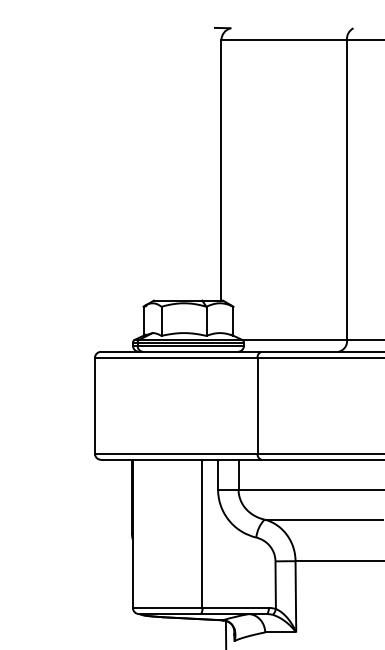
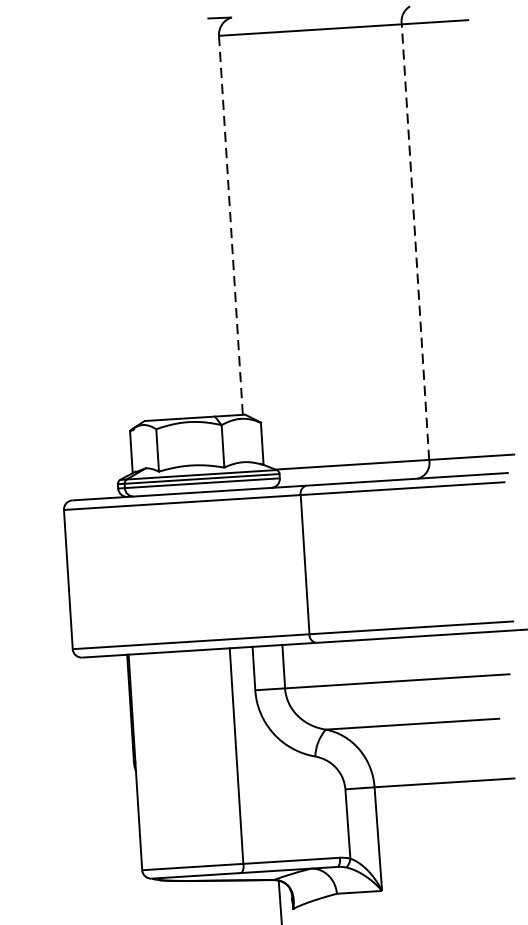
line: (221, 170) -> (231, 225), solid -> dashed
line: (347, 189) -> (416, 241), solid -> dashed

